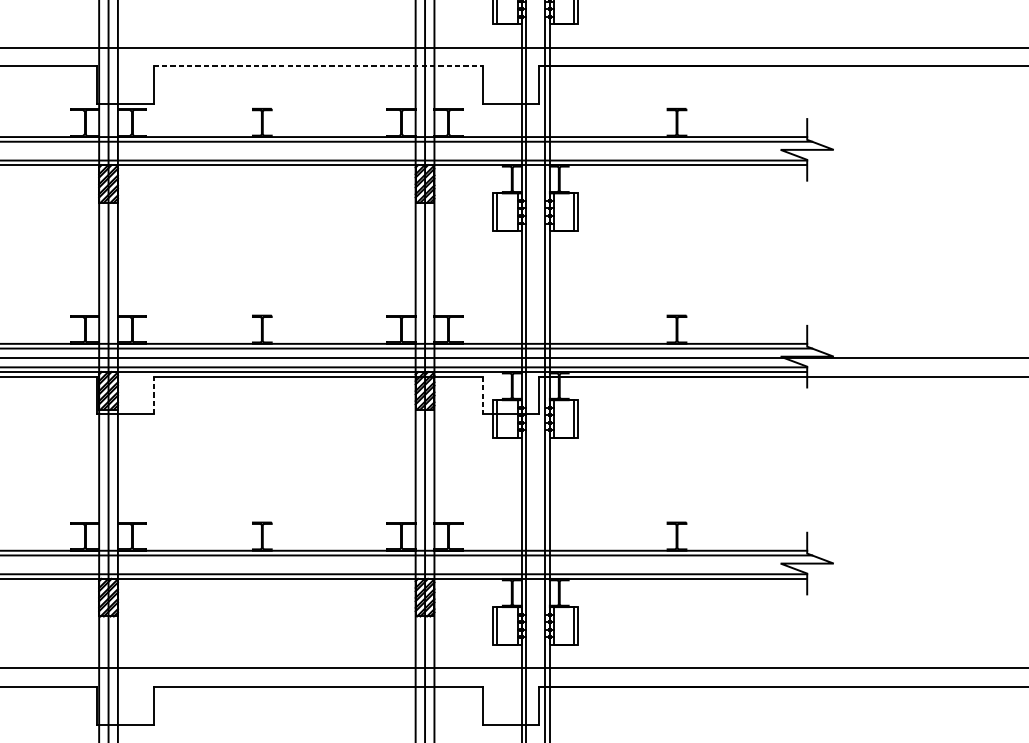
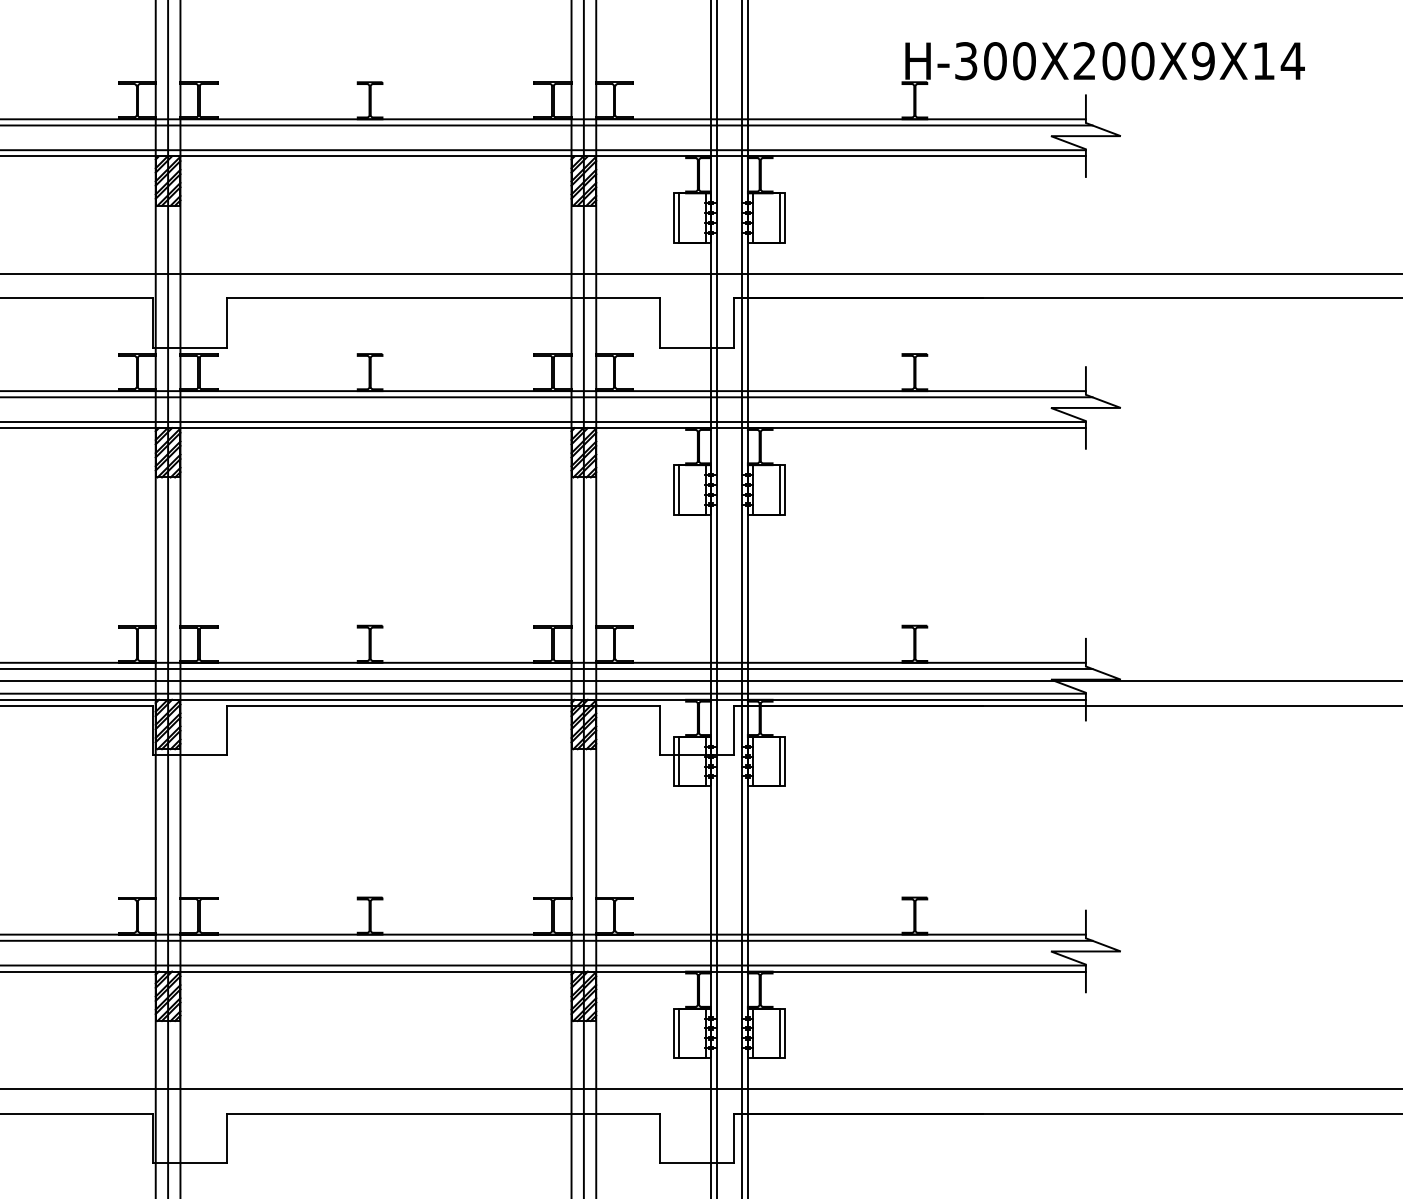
line: (318, 66) -> (443, 298), dashed -> solid
line: (153, 395) -> (227, 730), dashed -> solid
line: (482, 395) -> (659, 730), dashed -> solid

